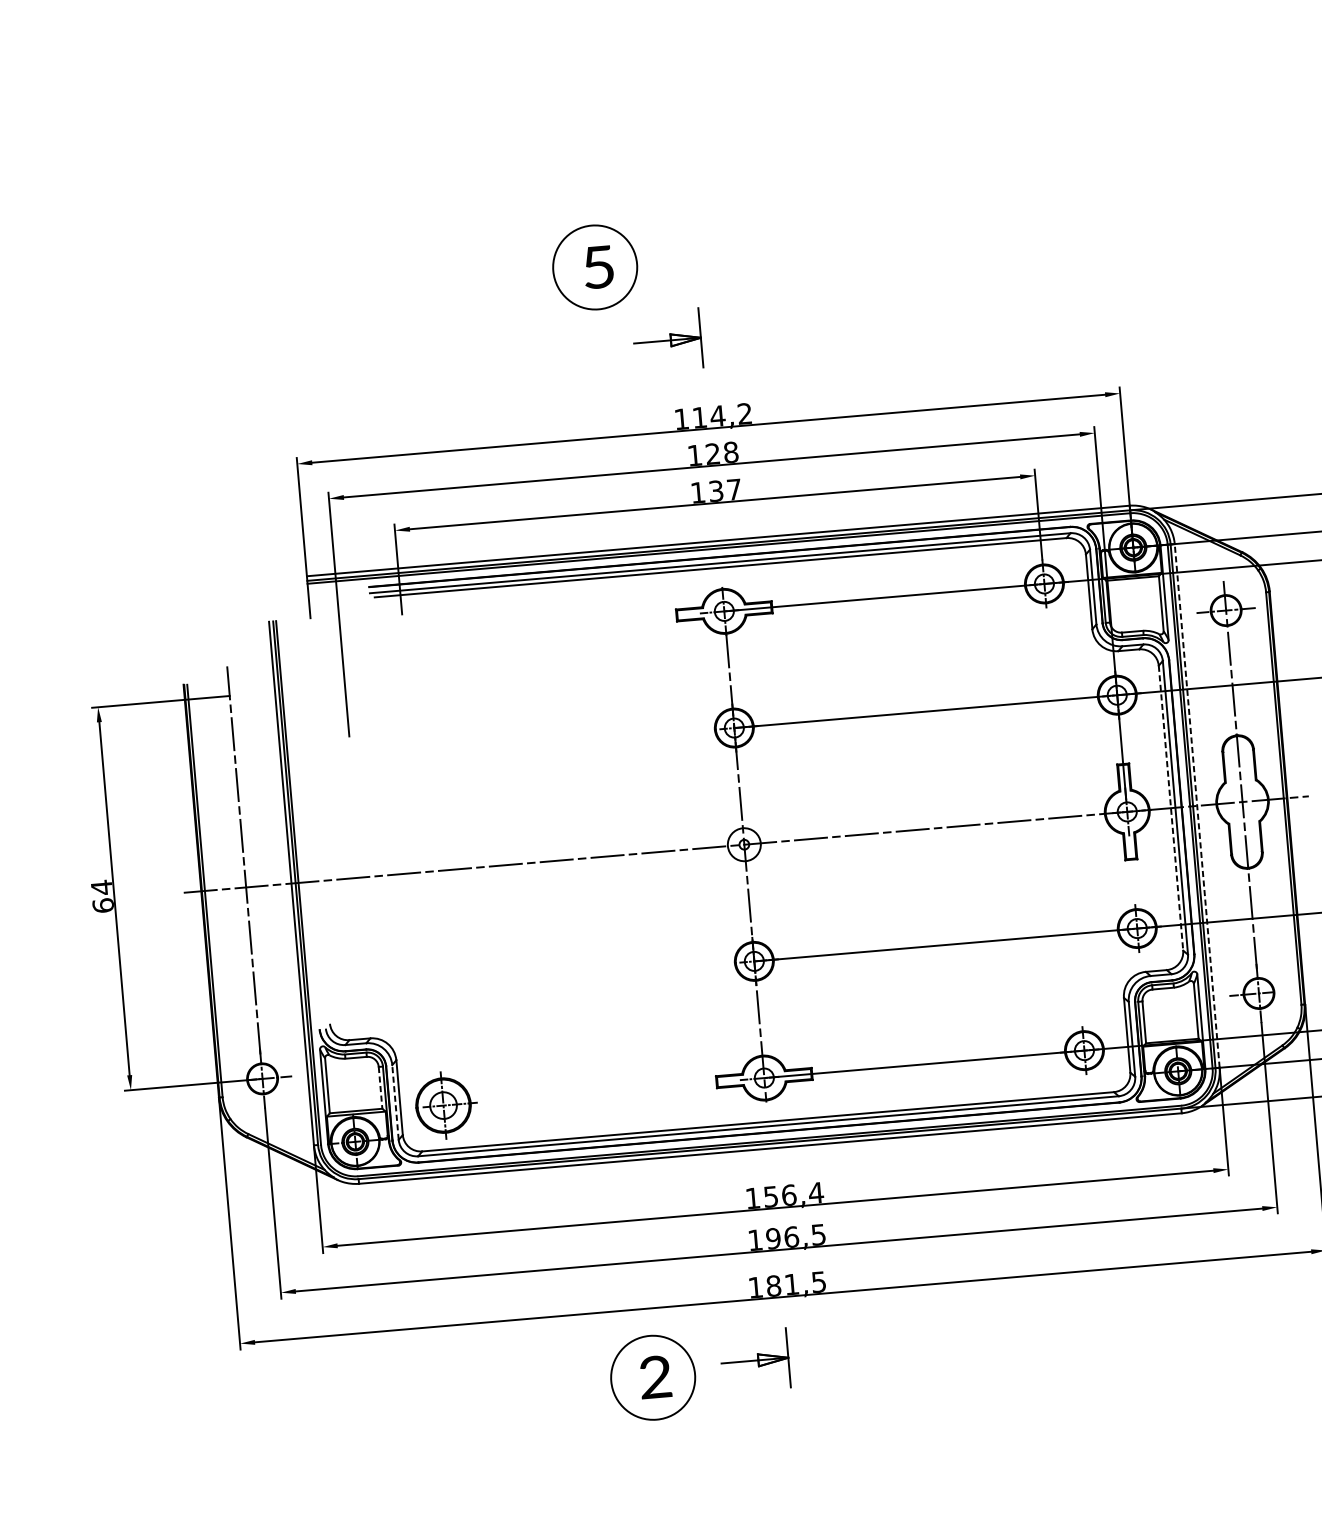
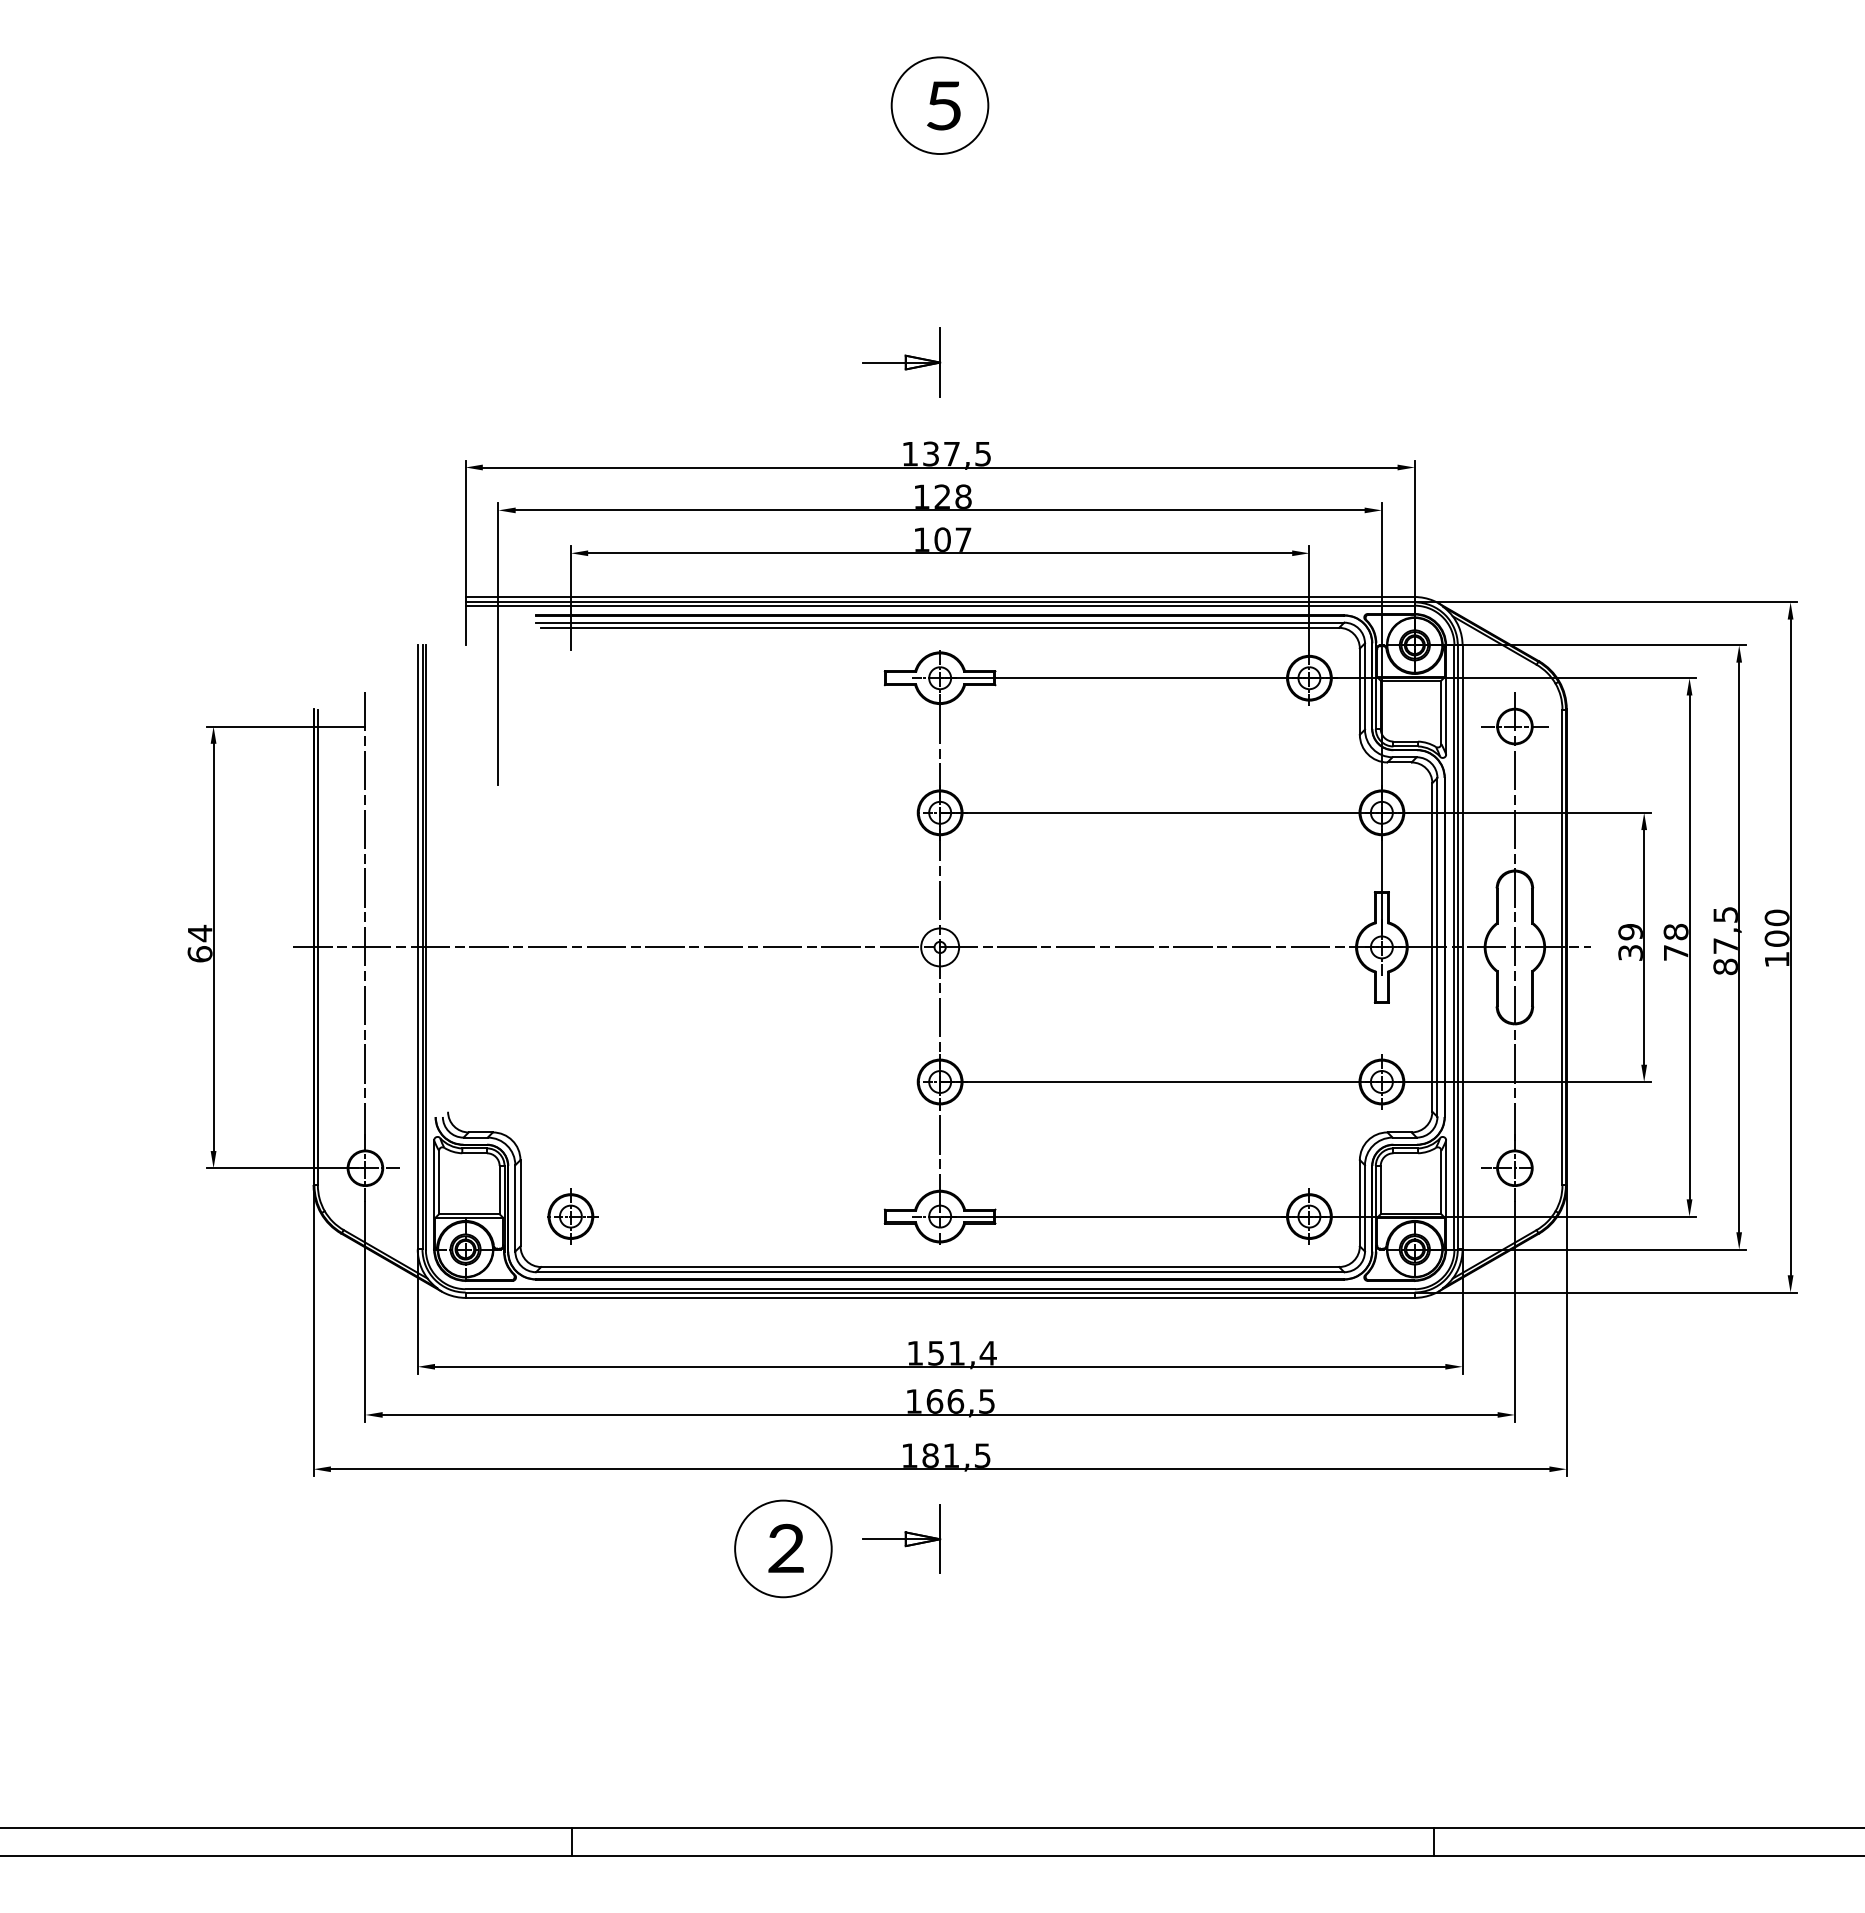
part: (594, 267) -> (939, 105), moved
text: (721, 415) -> (956, 453), 114,2 -> 137,5
text: (716, 490) -> (942, 539), 137 -> 107
line: (1197, 805) -> (1462, 946), dashed -> solid
line: (1171, 808) -> (1432, 947), dashed -> solid
line: (380, 1088) -> (499, 1190), dashed -> solid
line: (395, 1101) -> (515, 1207), dashed -> solid
part: (445, 1105) -> (572, 1216), size x0.71
text: (789, 1194) -> (957, 1352), 156,4 -> 151,4
text: (773, 1238) -> (934, 1401), 196,5 -> 166,5

